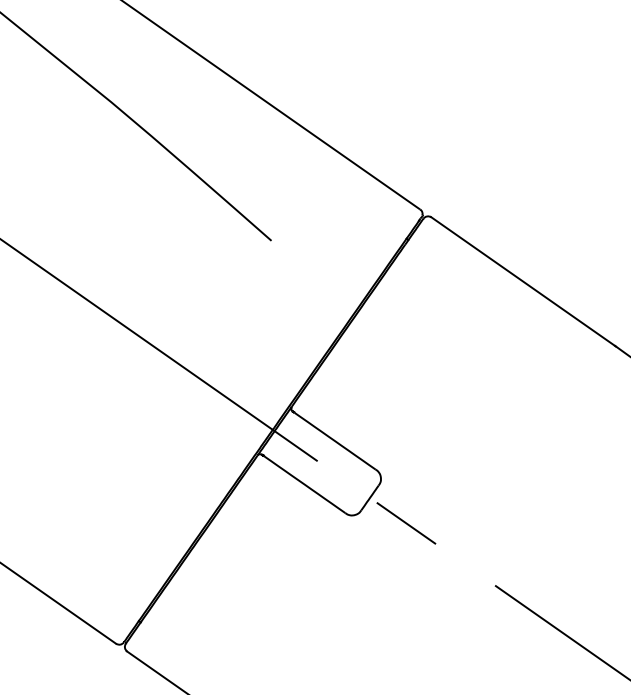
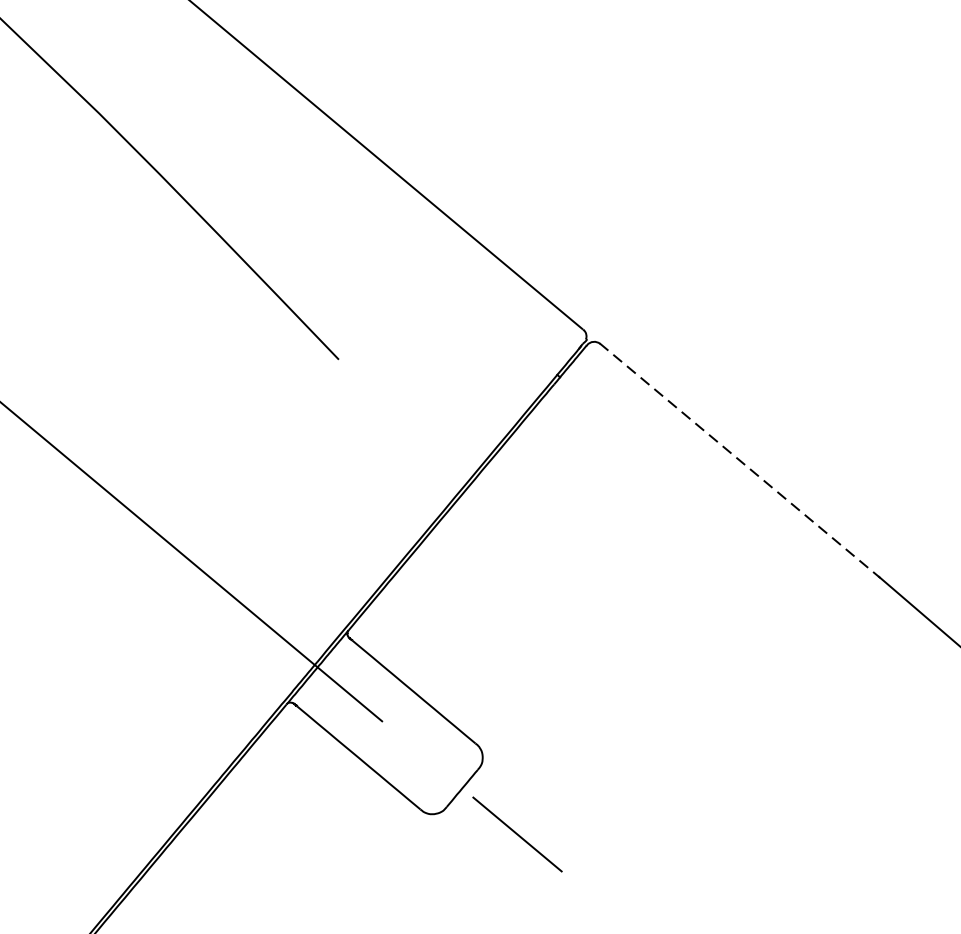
line: (523, 281) -> (740, 460), solid -> dashed

